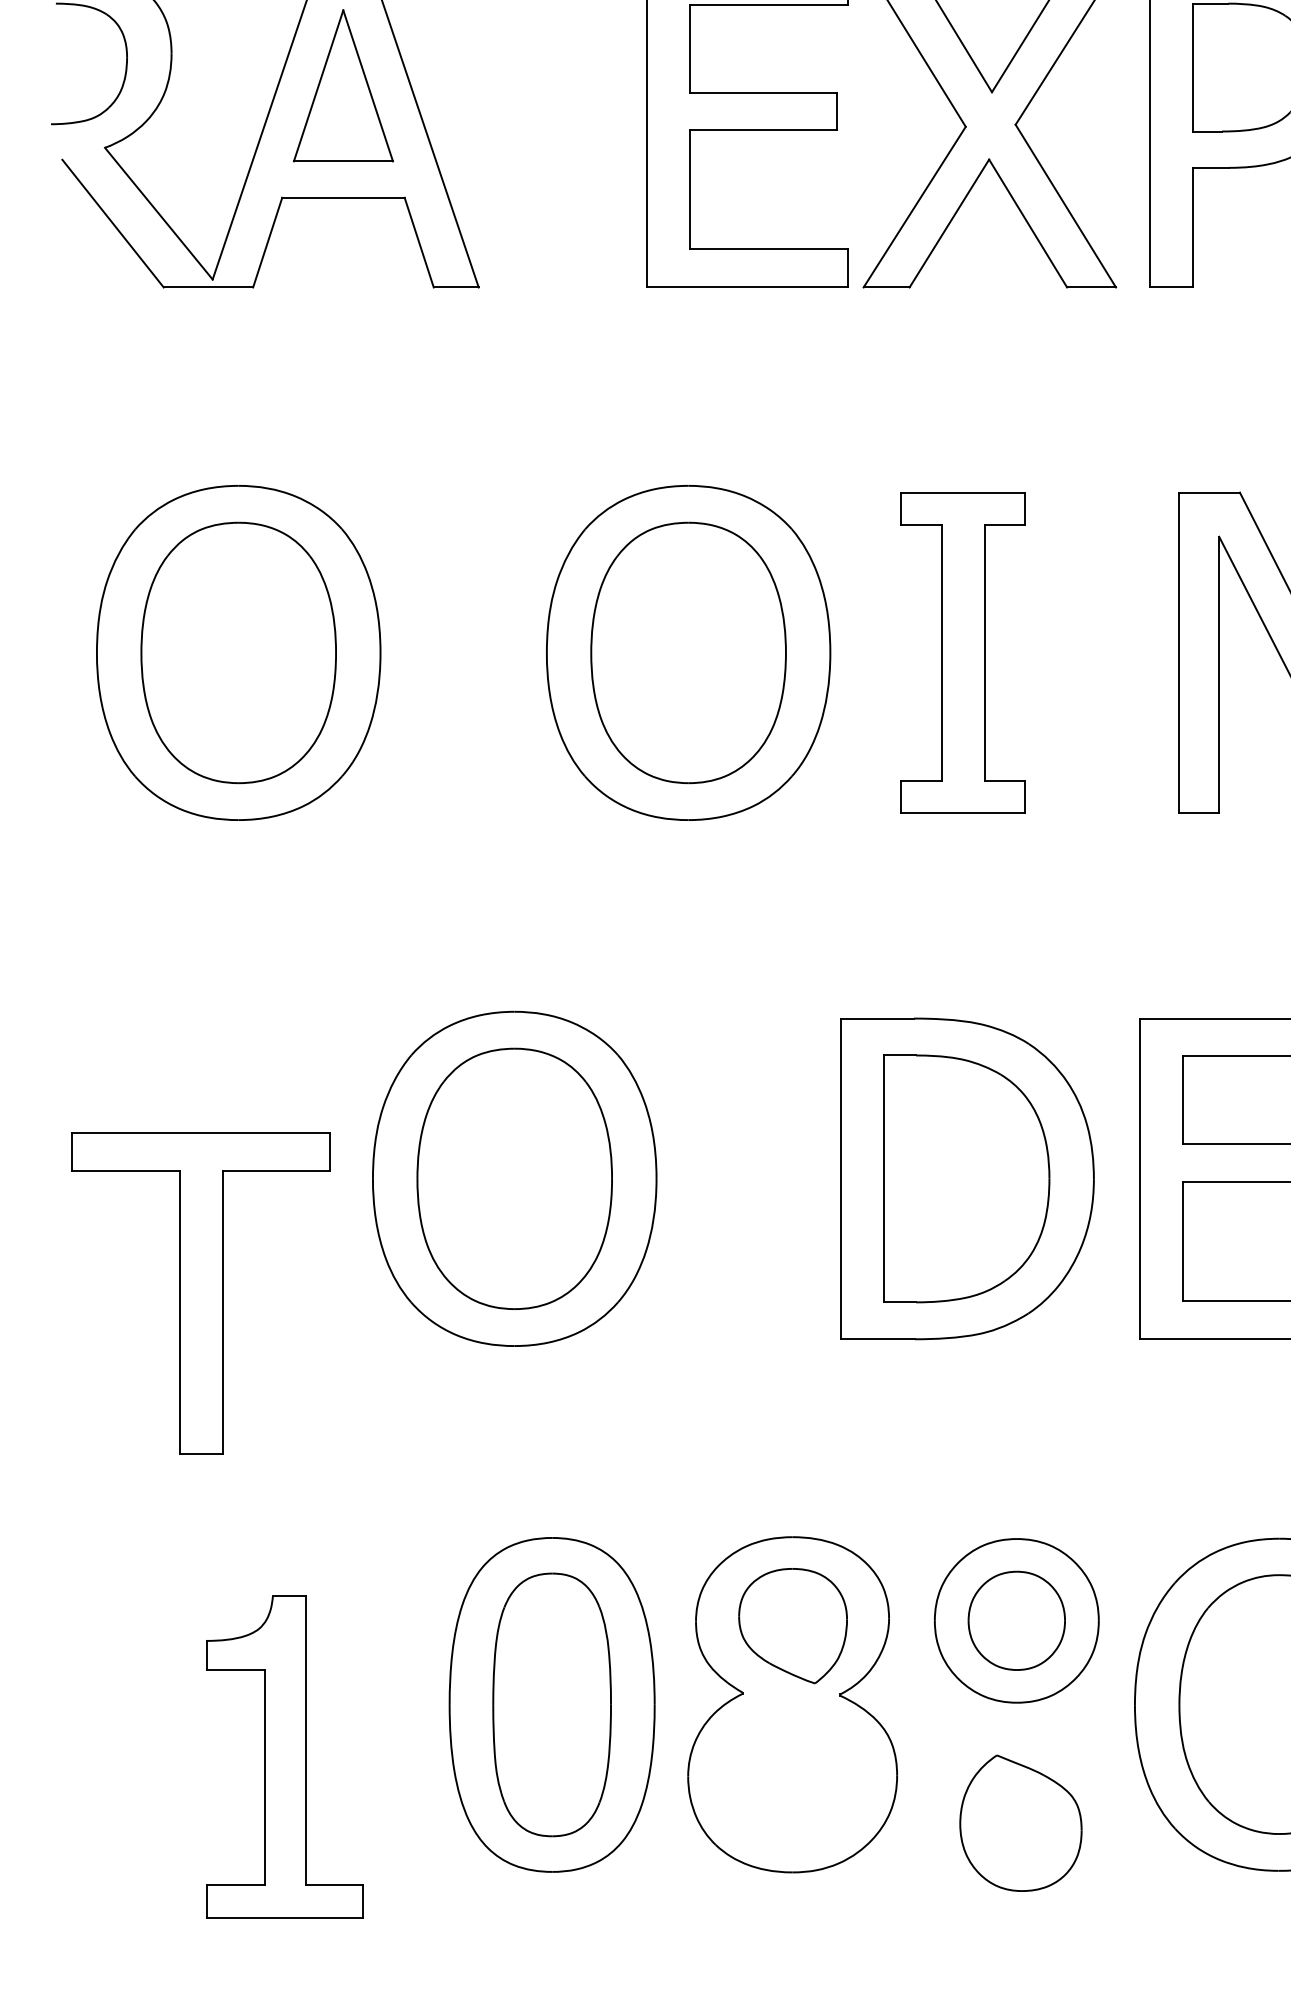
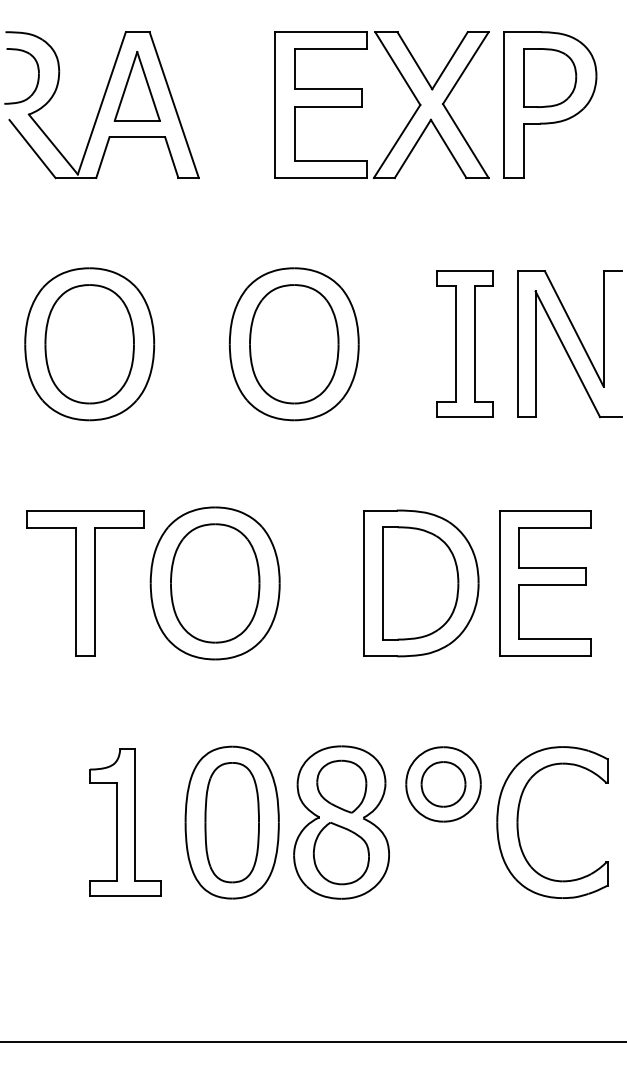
part: (961, 651) -> (464, 343), moved
part: (200, 1293) -> (85, 583), moved
part: (284, 1757) -> (125, 822), moved
part: (1021, 1823) -> (341, 853), moved

